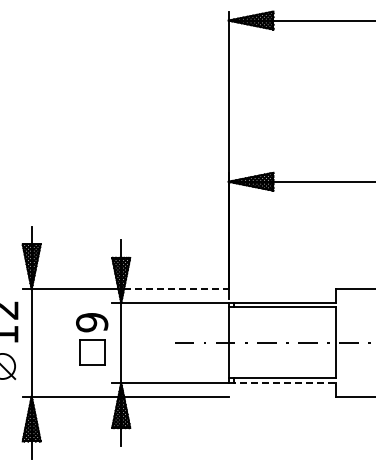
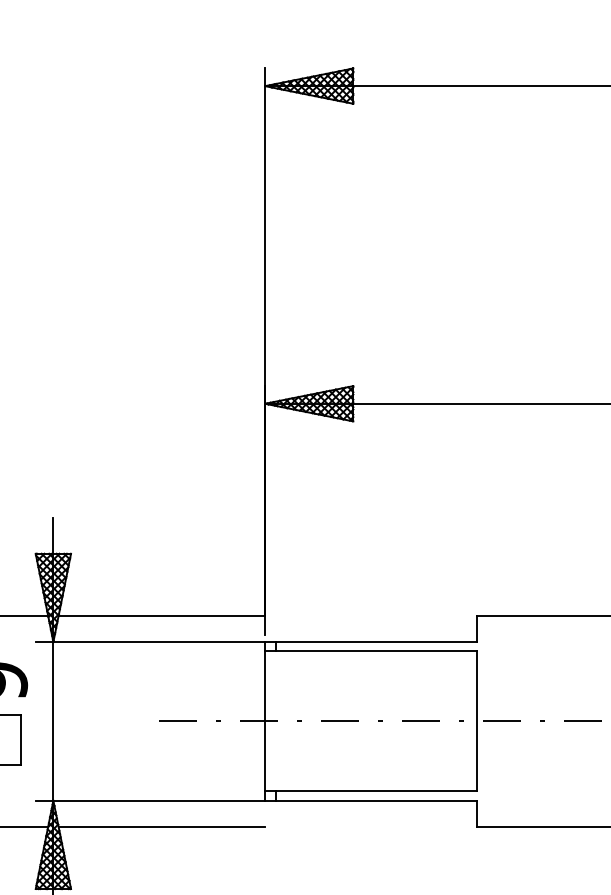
line: (176, 289) -> (162, 616), dashed -> solid
line: (282, 383) -> (371, 801), dashed -> solid

